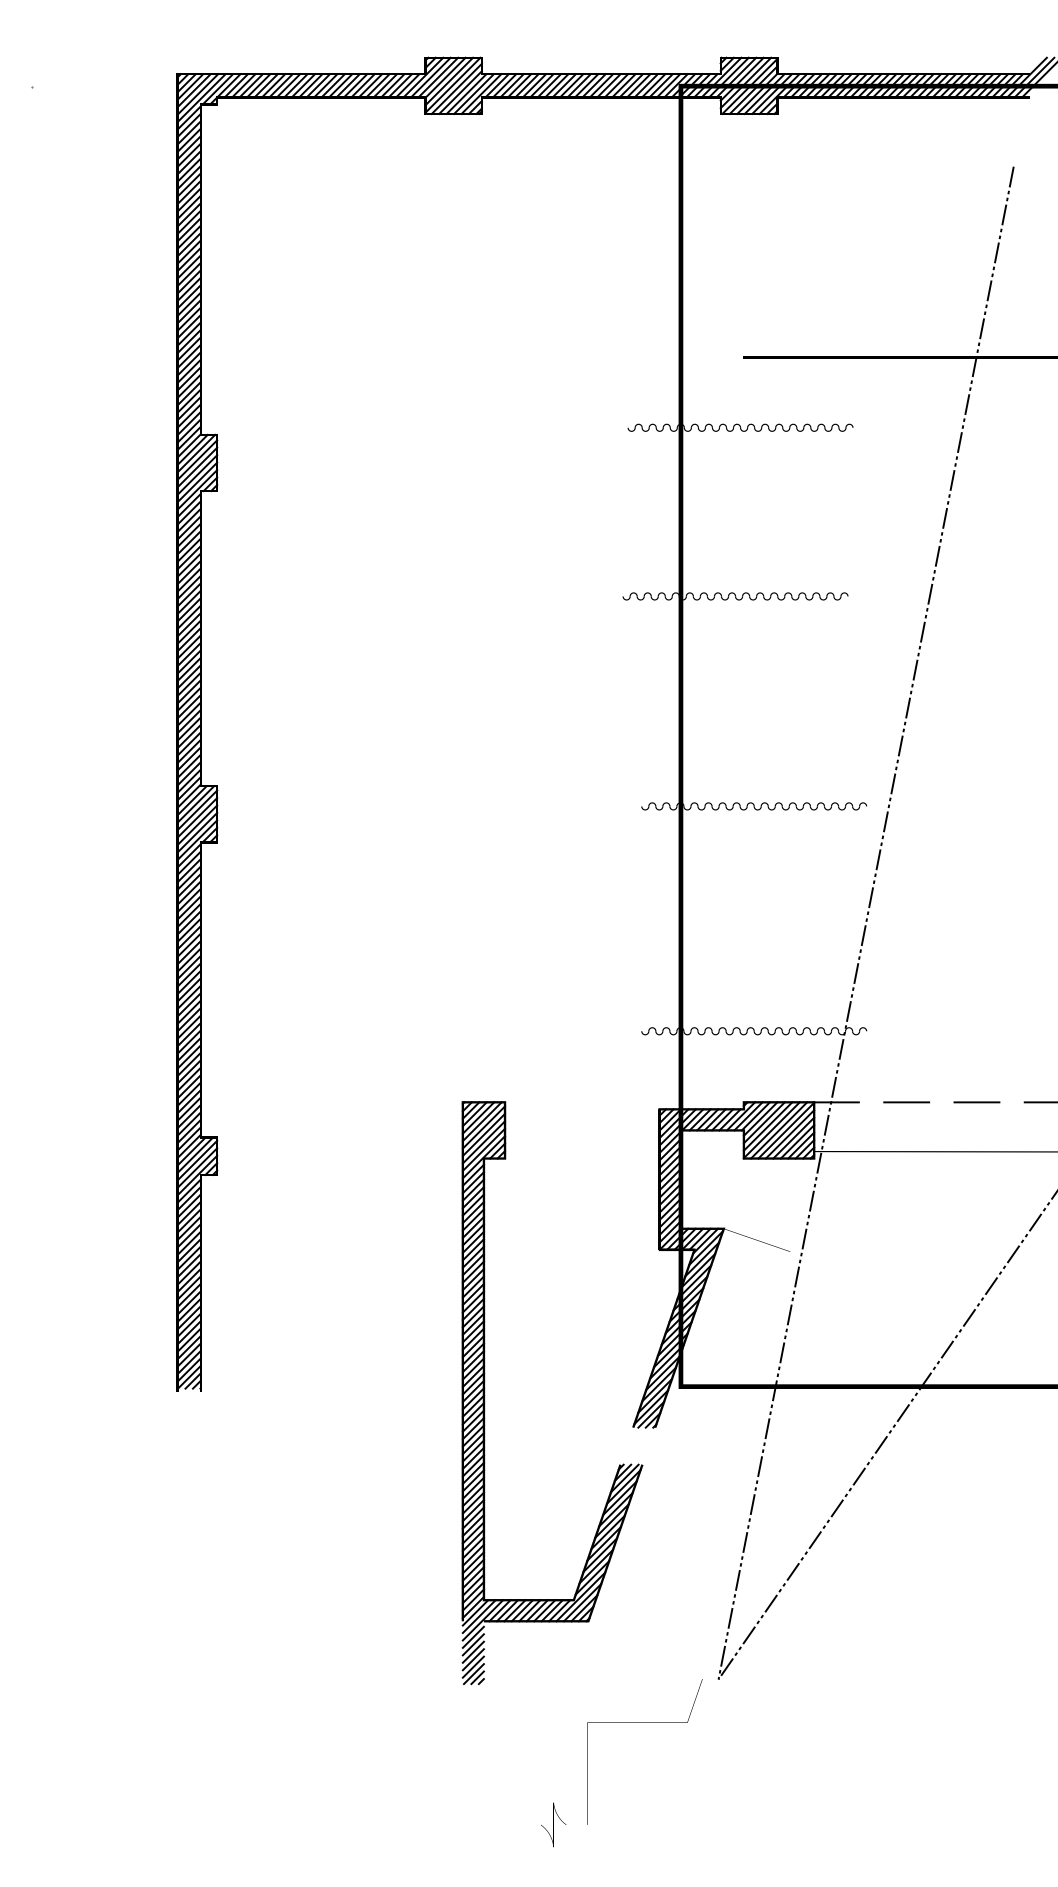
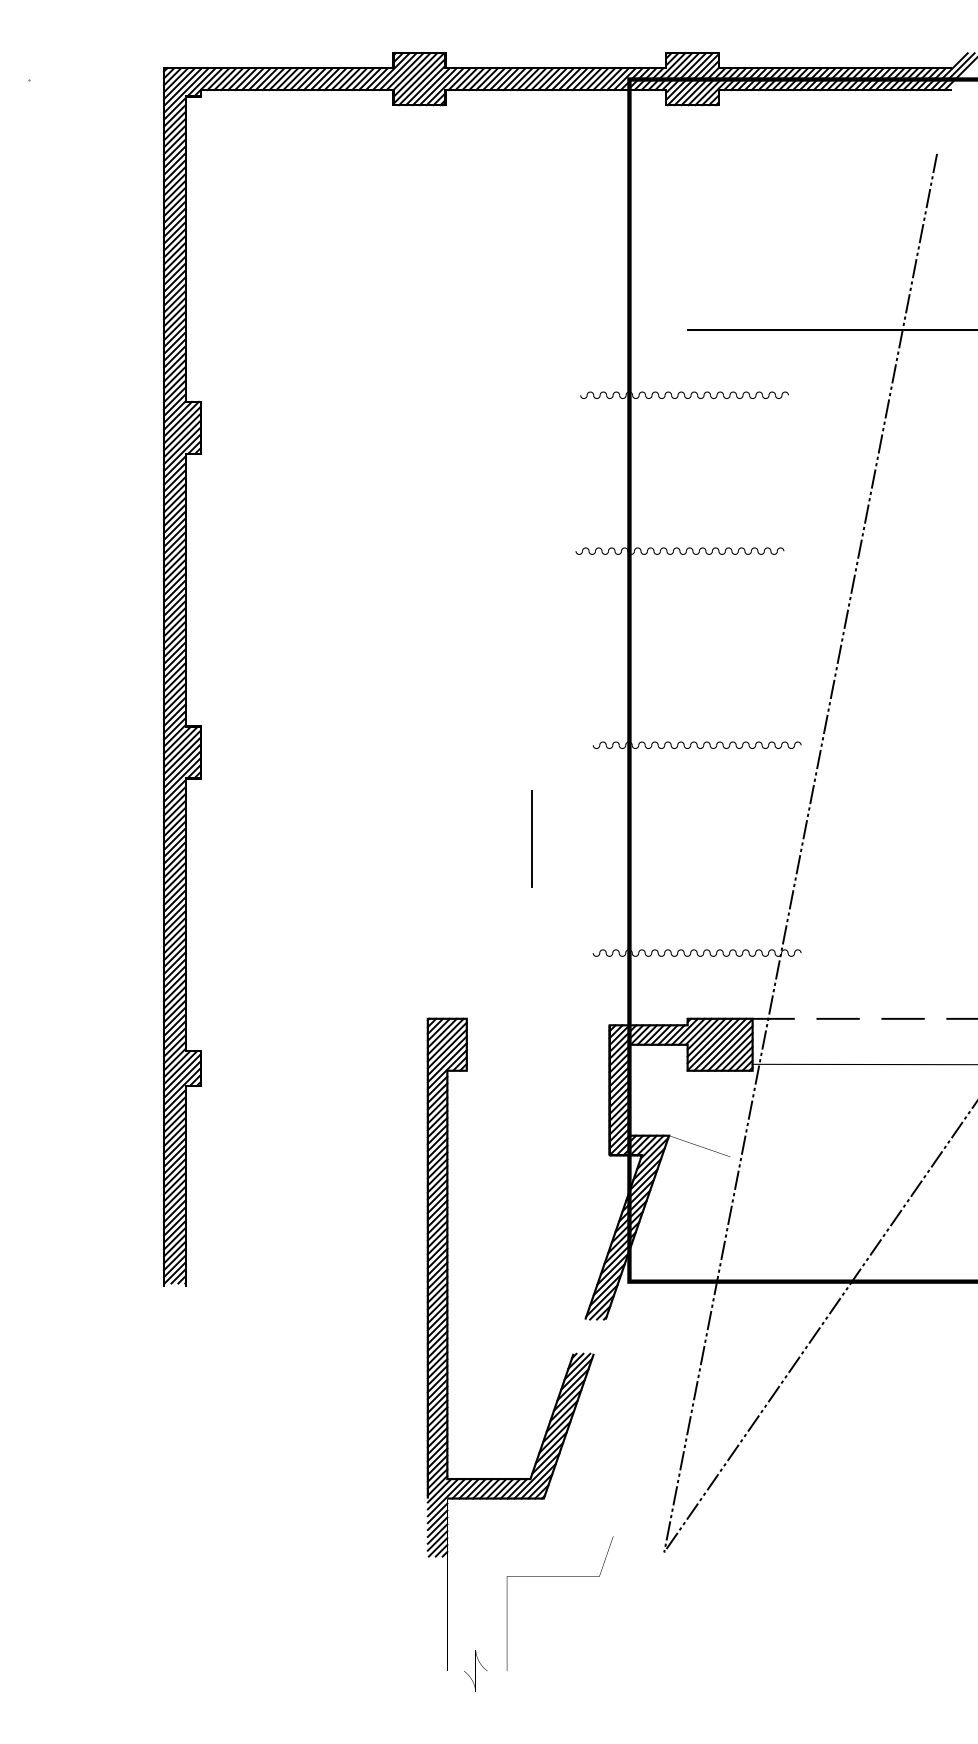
line: (576, 907) -> (532, 838), added
part: (587, 1763) -> (507, 1614), moved

